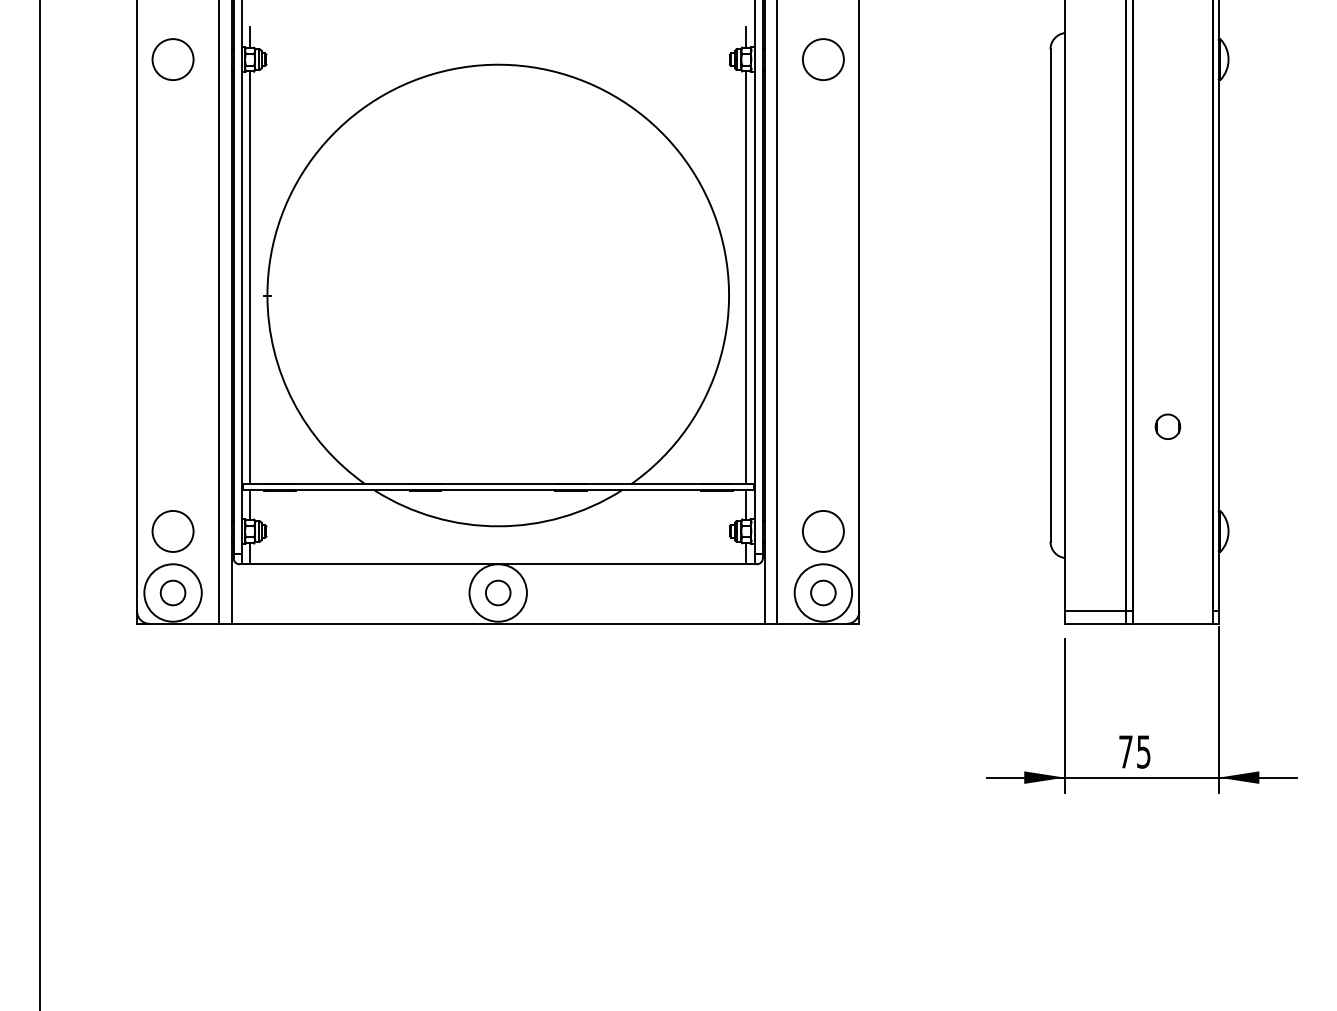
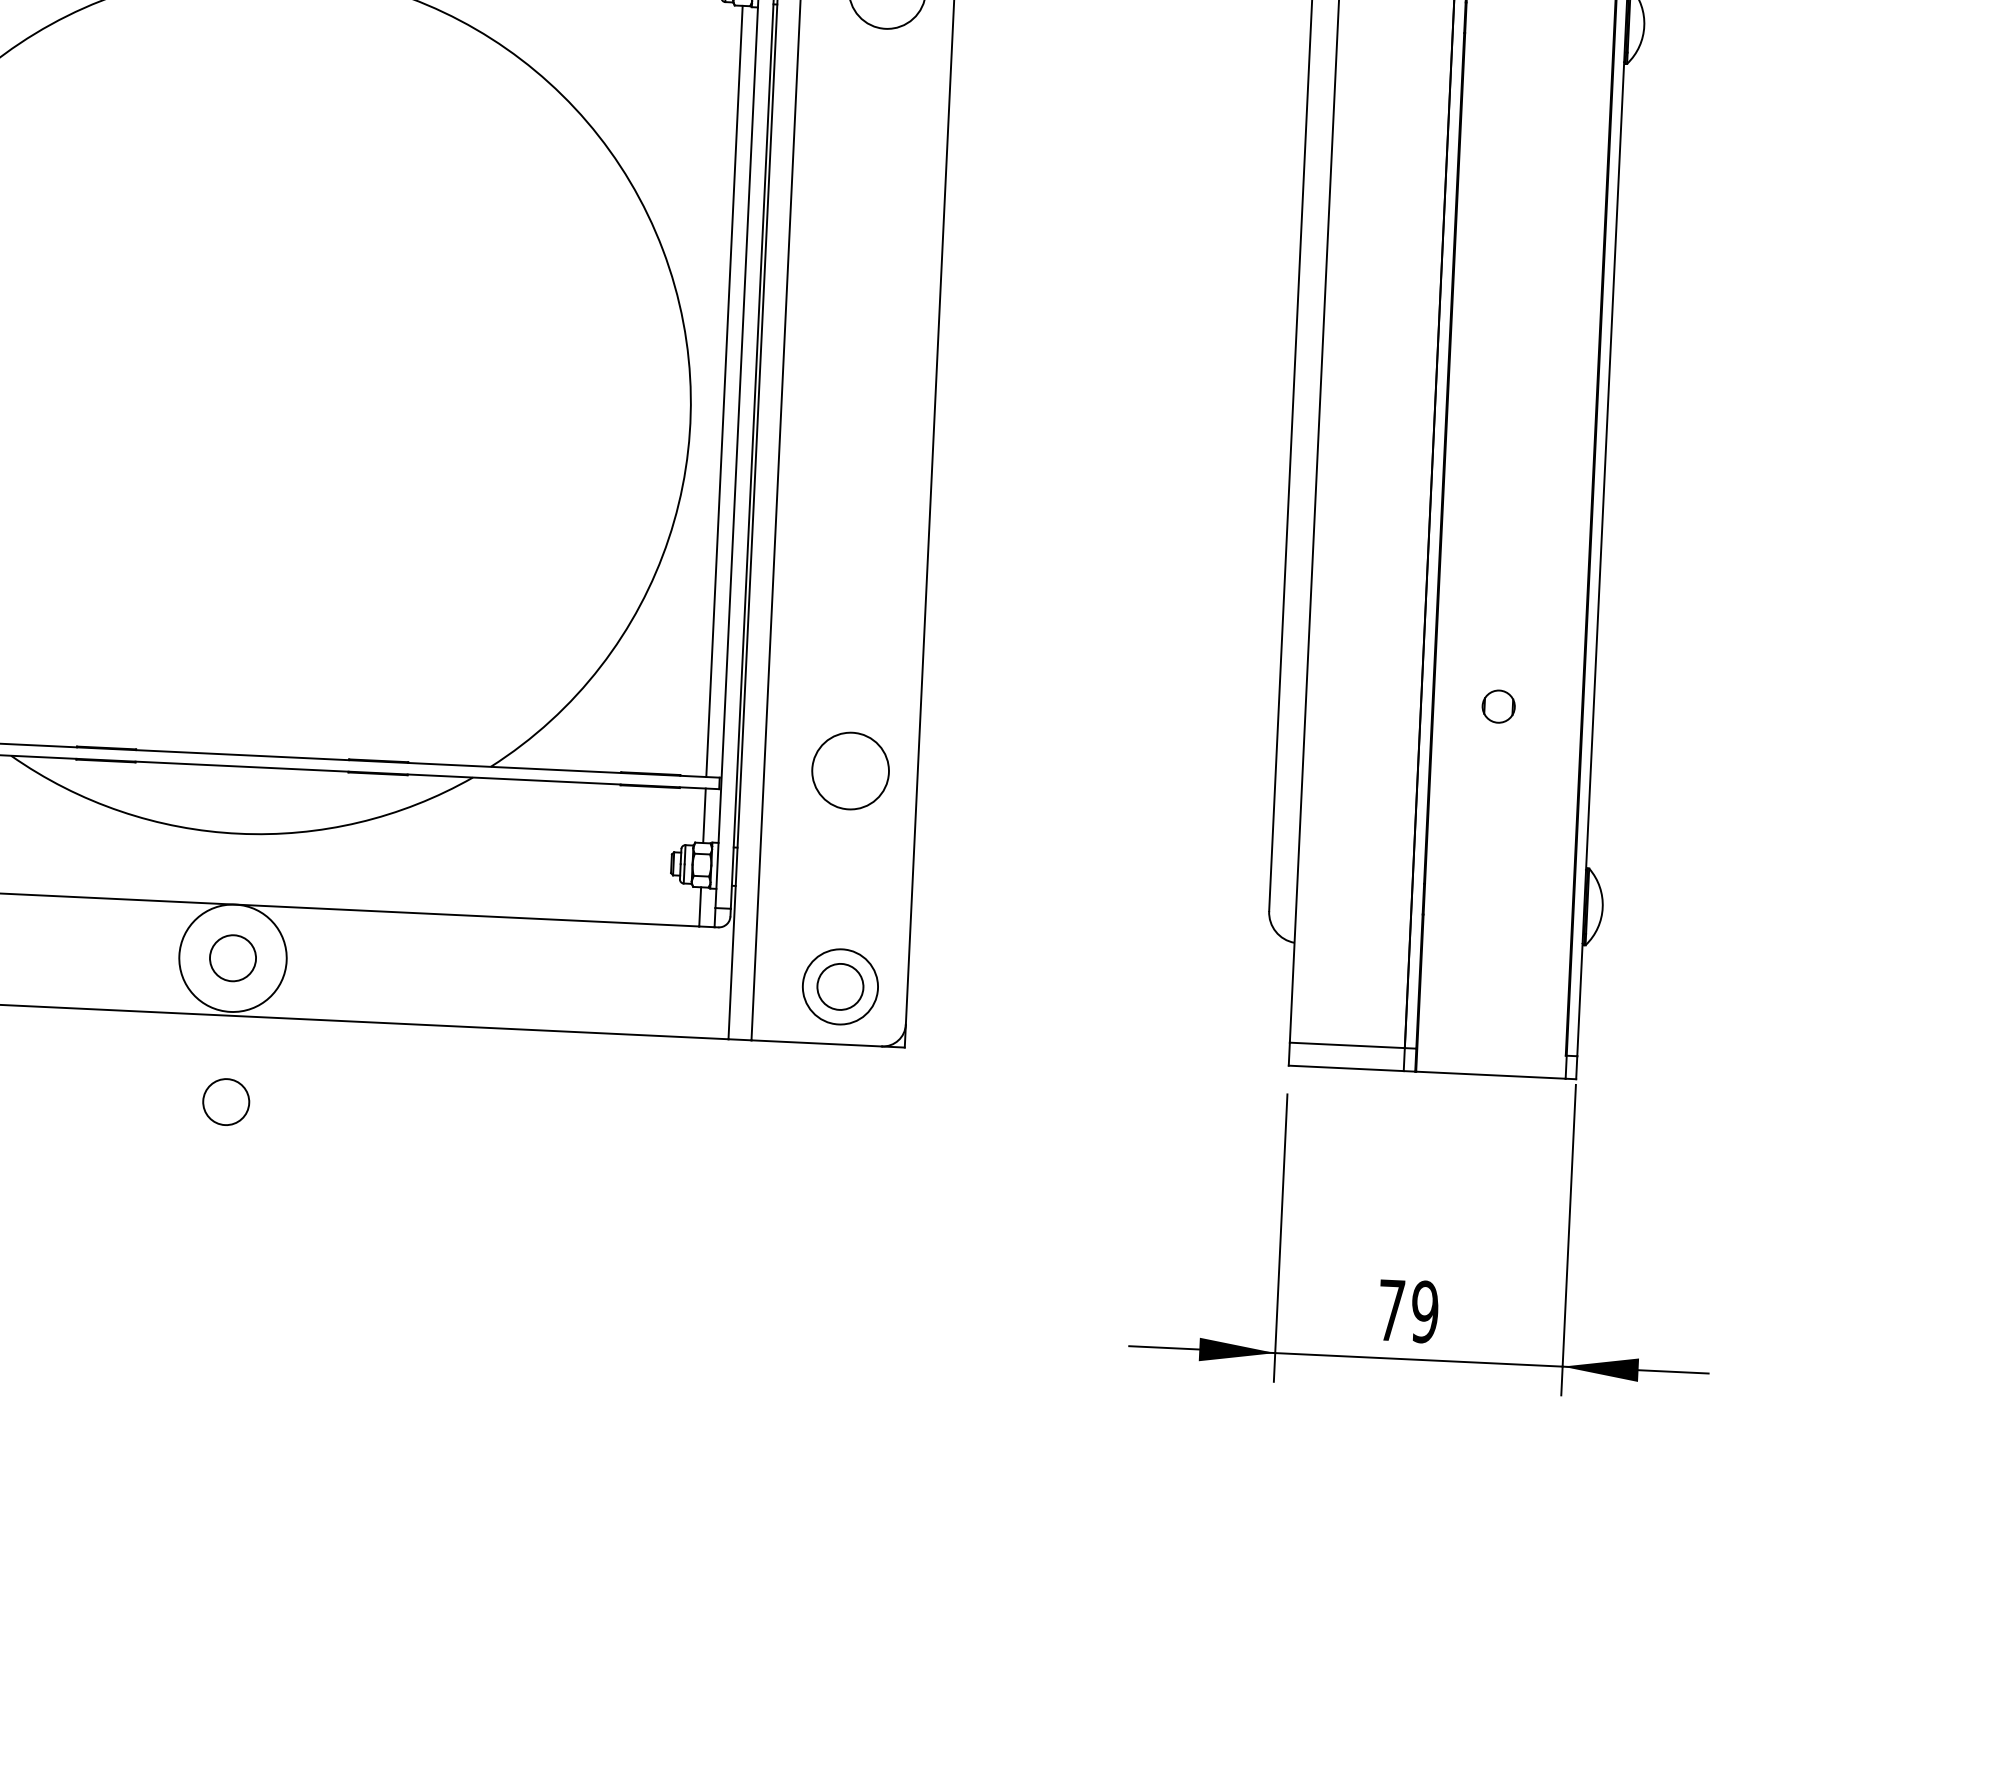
part: (1167, 426) -> (1497, 706), size x0.7
circle: (823, 531) -> (850, 771), moved
circle: (823, 592) -> (840, 985), size x0.7
circle: (498, 669) -> (226, 1101), added
text: (1143, 751) -> (1424, 1311), 75 -> 79

